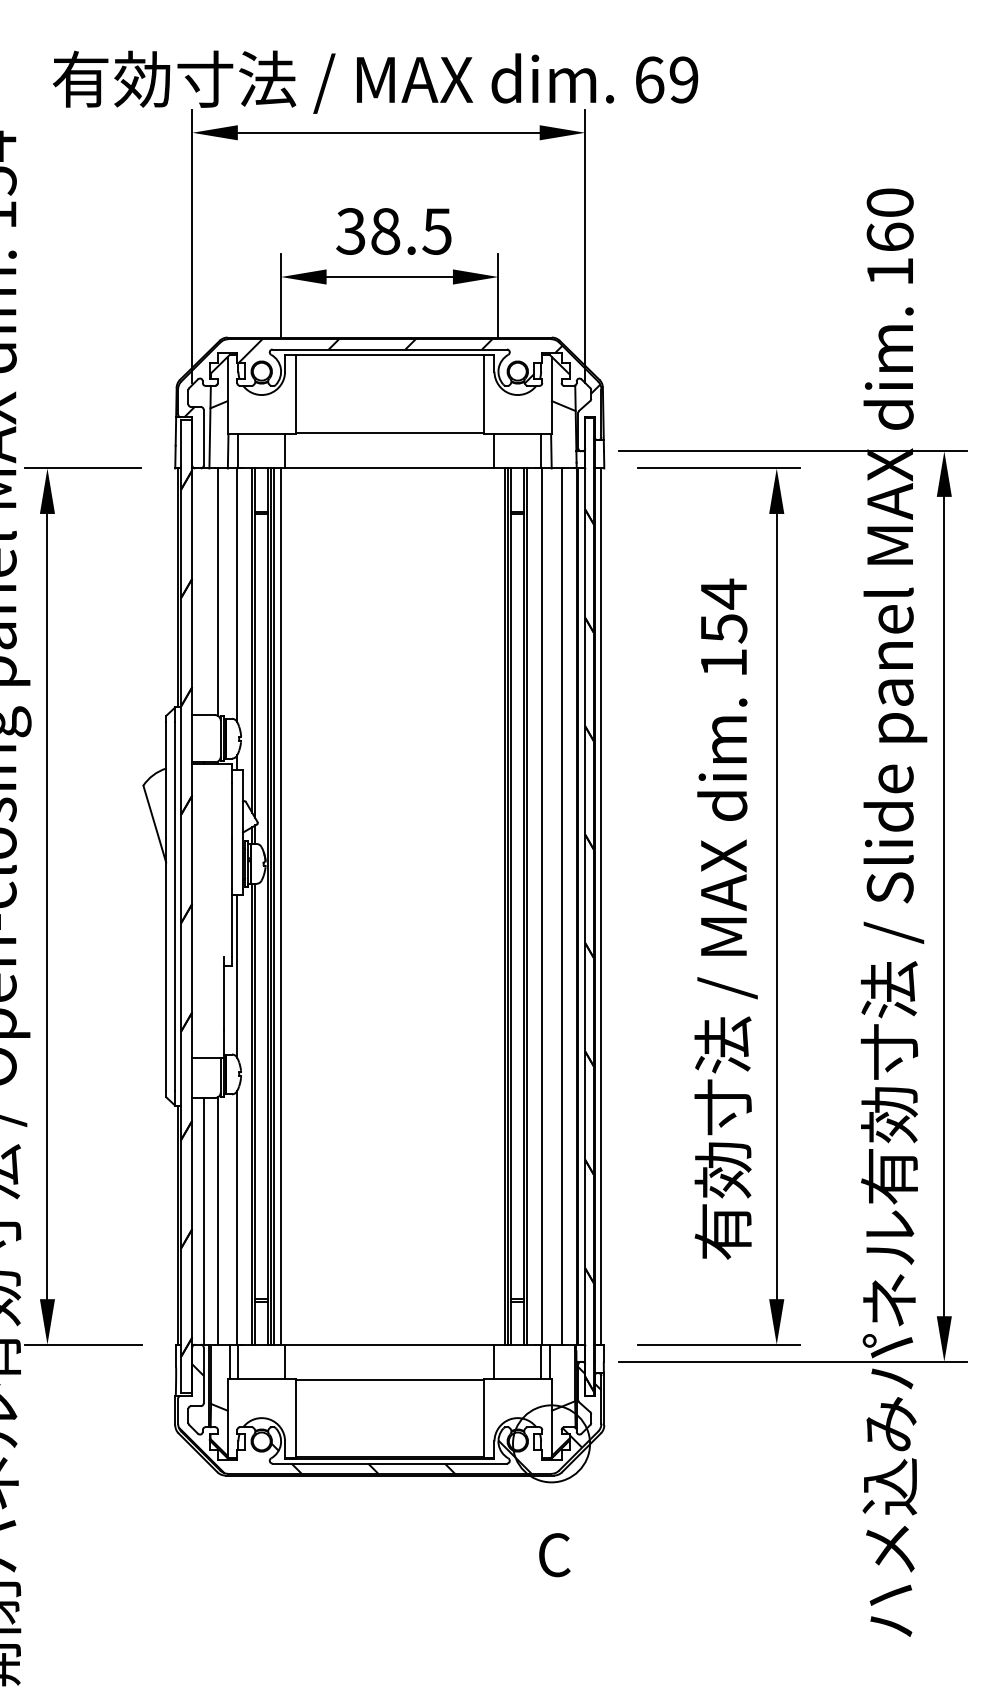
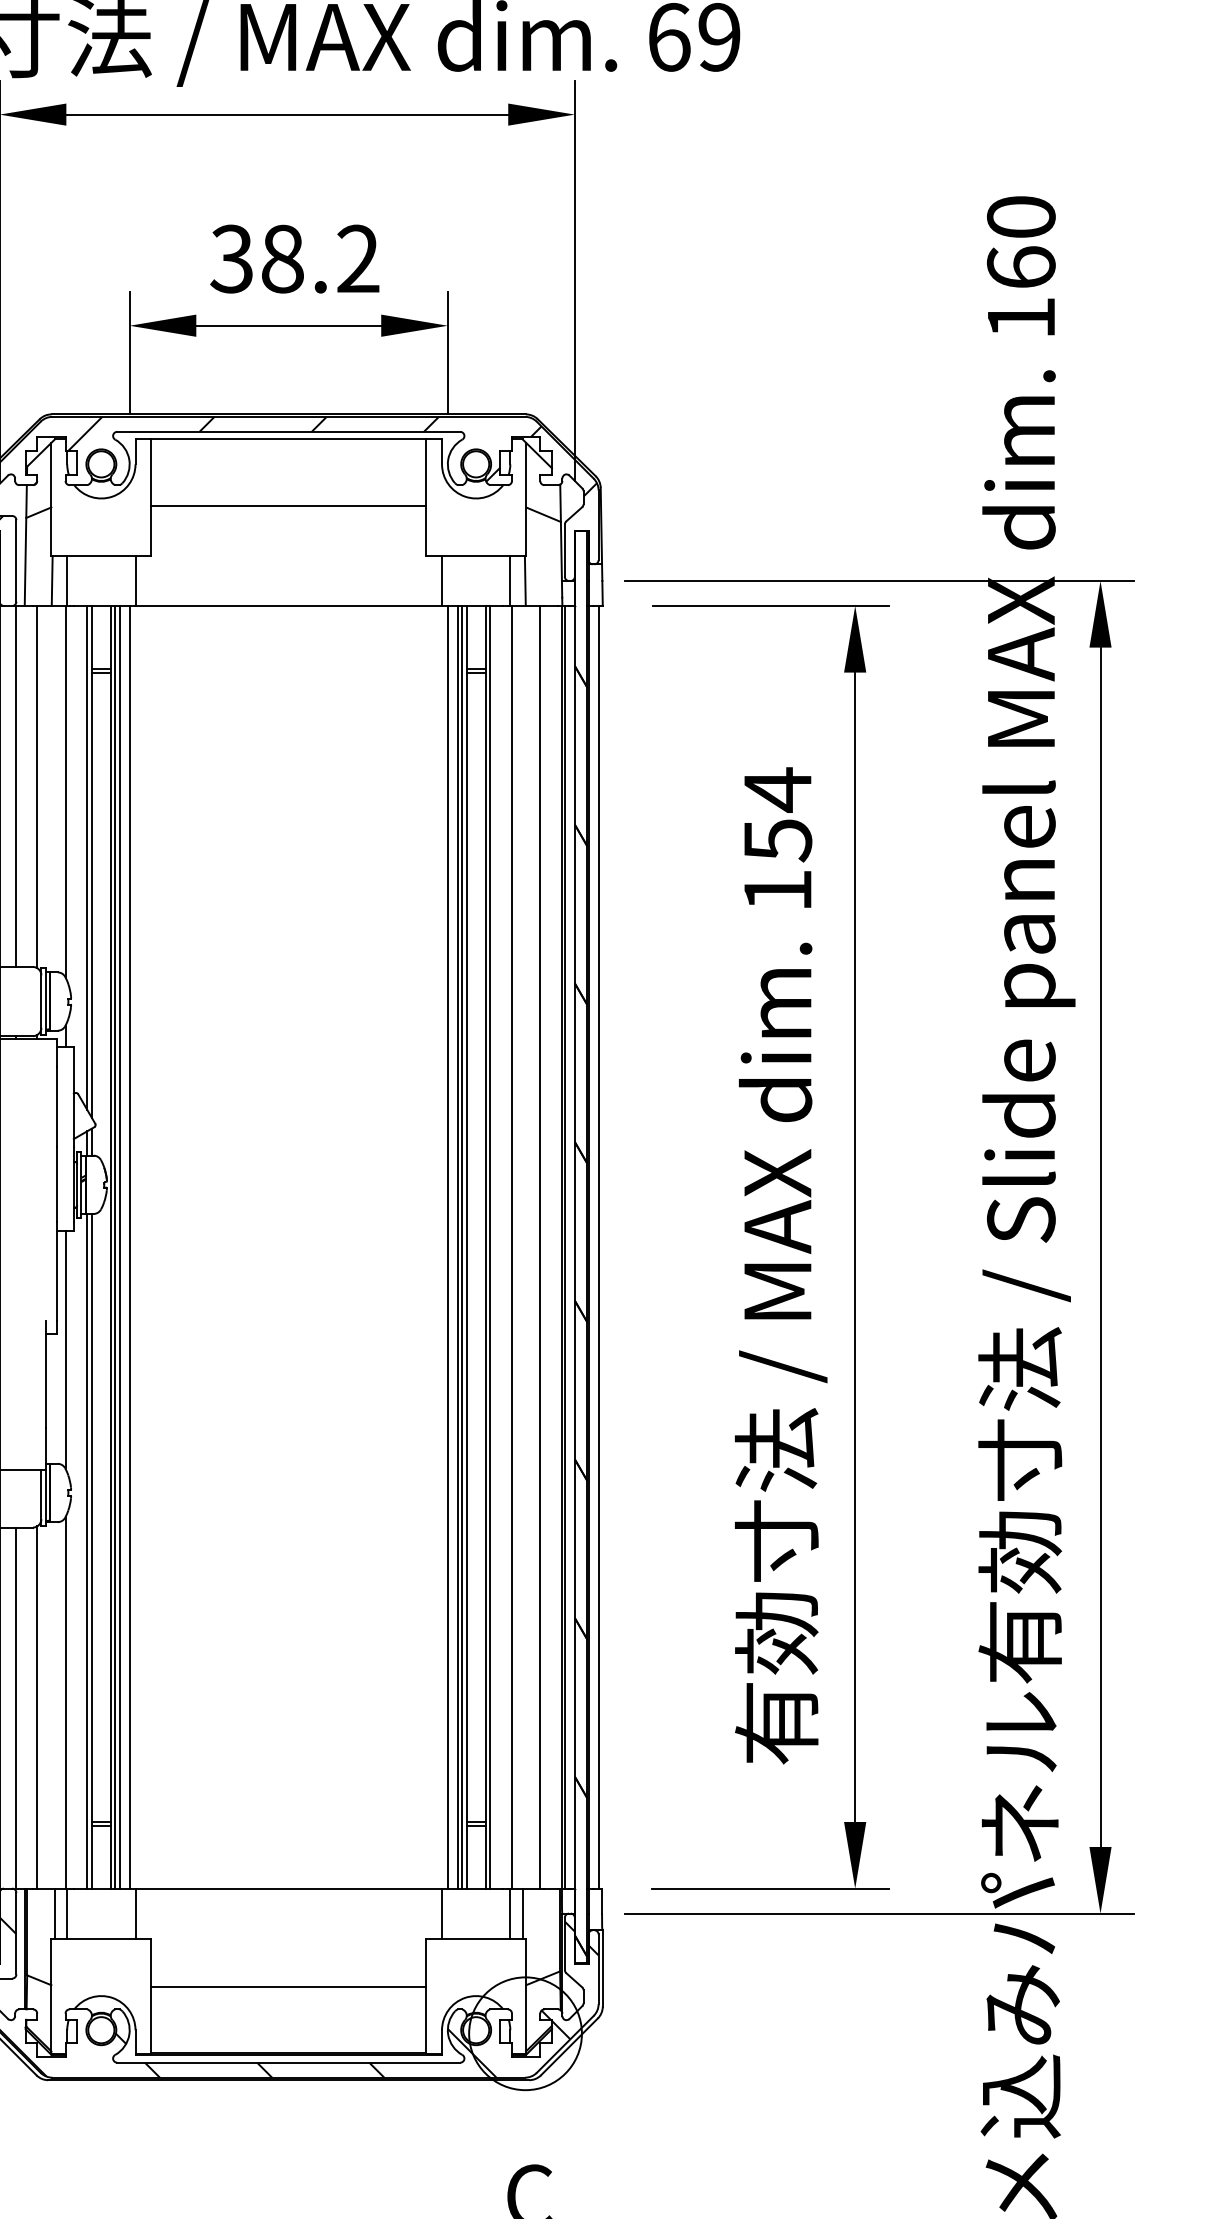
text: (436, 231) -> (357, 259), 38.5 -> 38.2
line: (389, 433) -> (288, 506), moved
line: (203, 591) -> (16, 786), added
line: (498, 906) -> (447, 1247), added
line: (389, 1379) -> (288, 1986), moved

